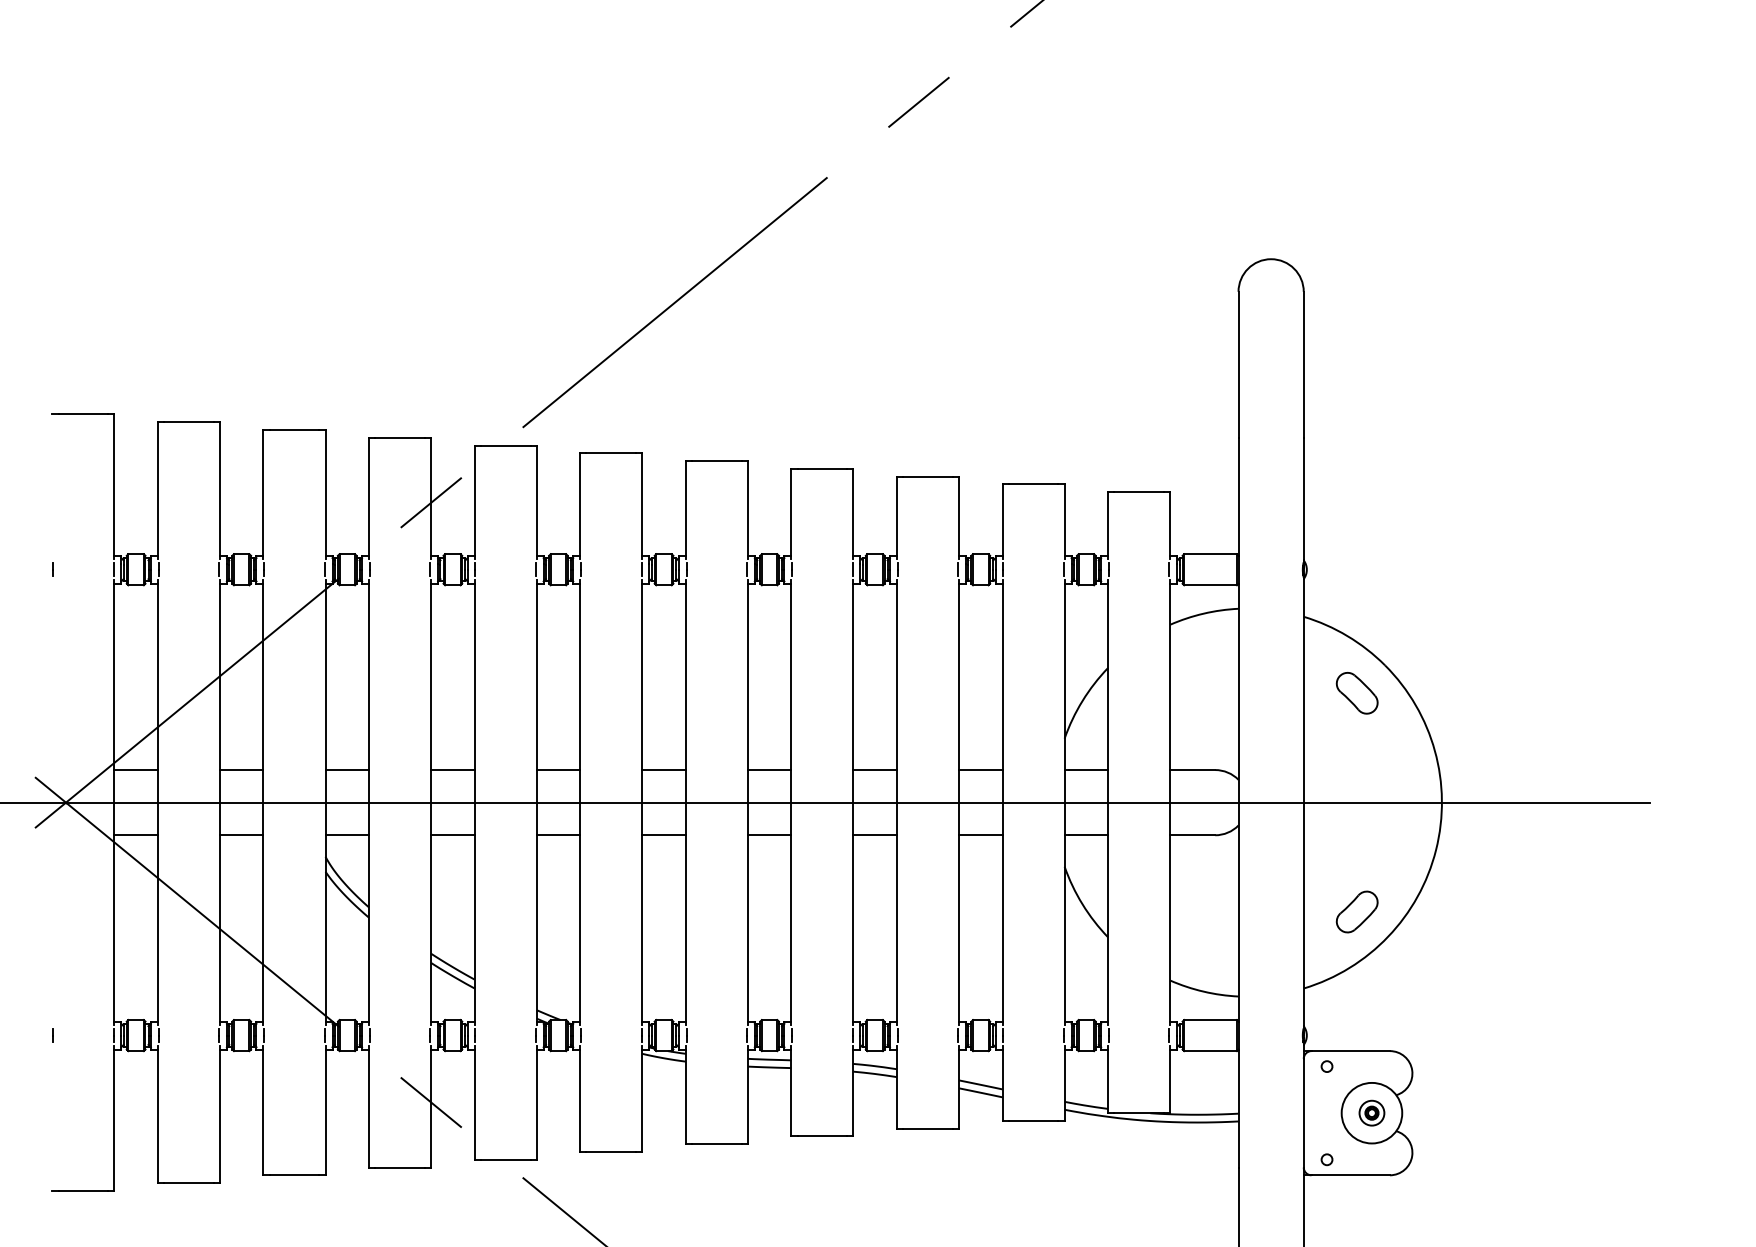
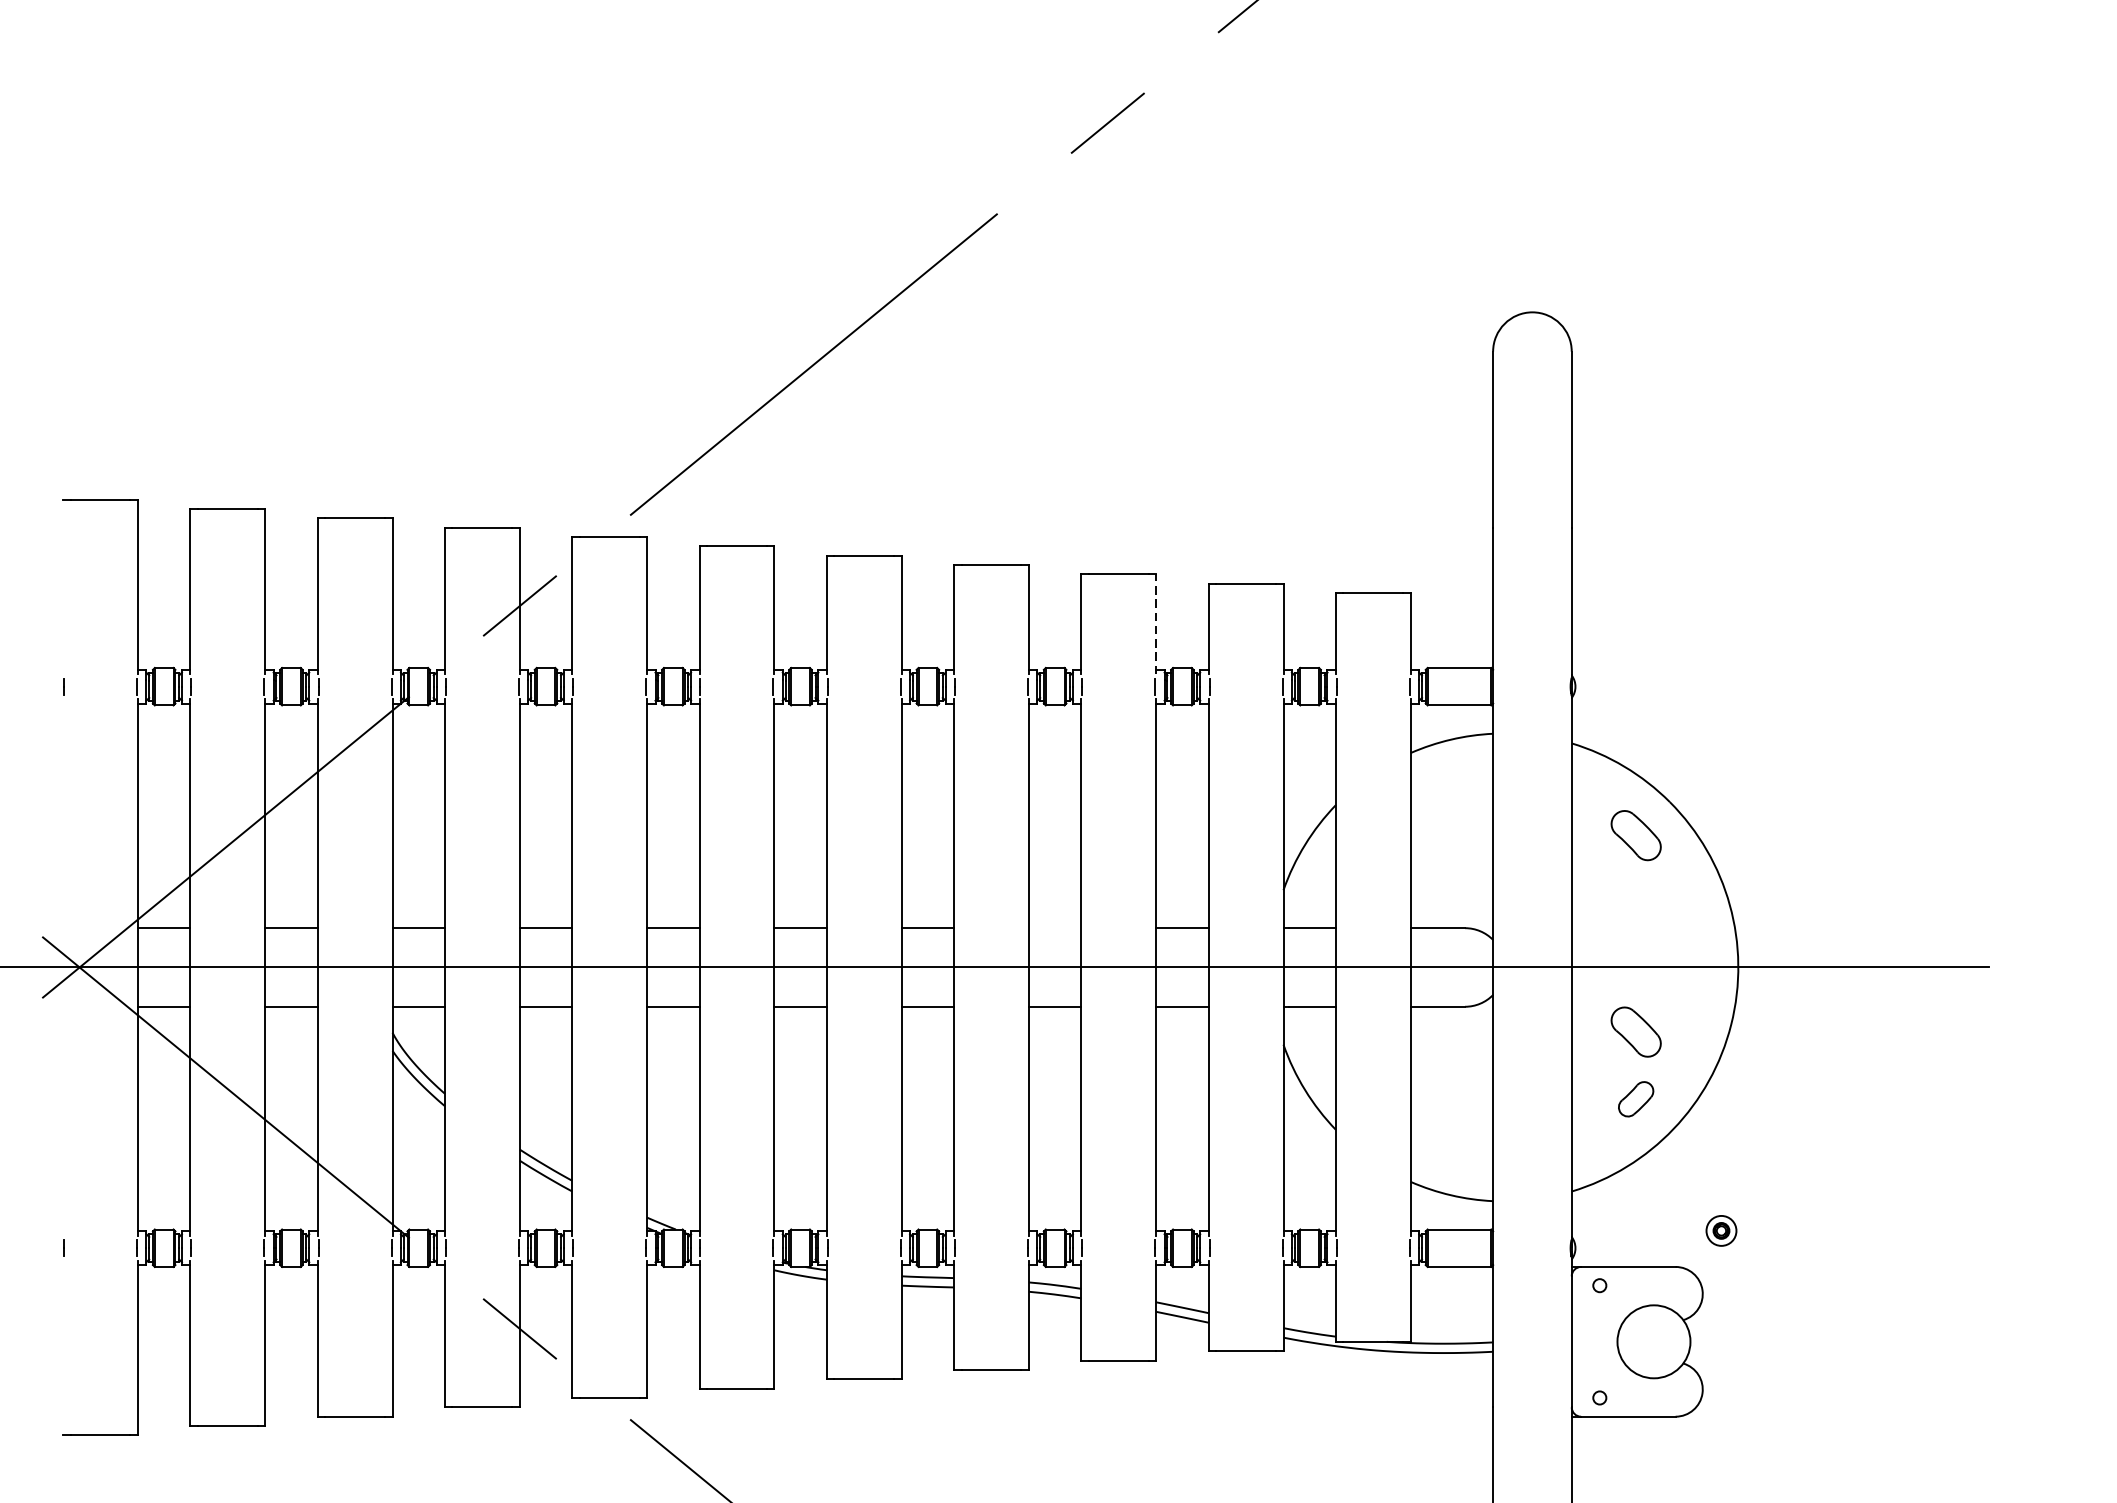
line: (959, 517) -> (1156, 623), solid -> dashed
line: (874, 770) -> (1054, 928), removed
part: (1356, 856) -> (1635, 1032), added
part: (1356, 911) -> (1635, 1098), size x0.7
part: (1371, 1112) -> (1720, 1230), moved

